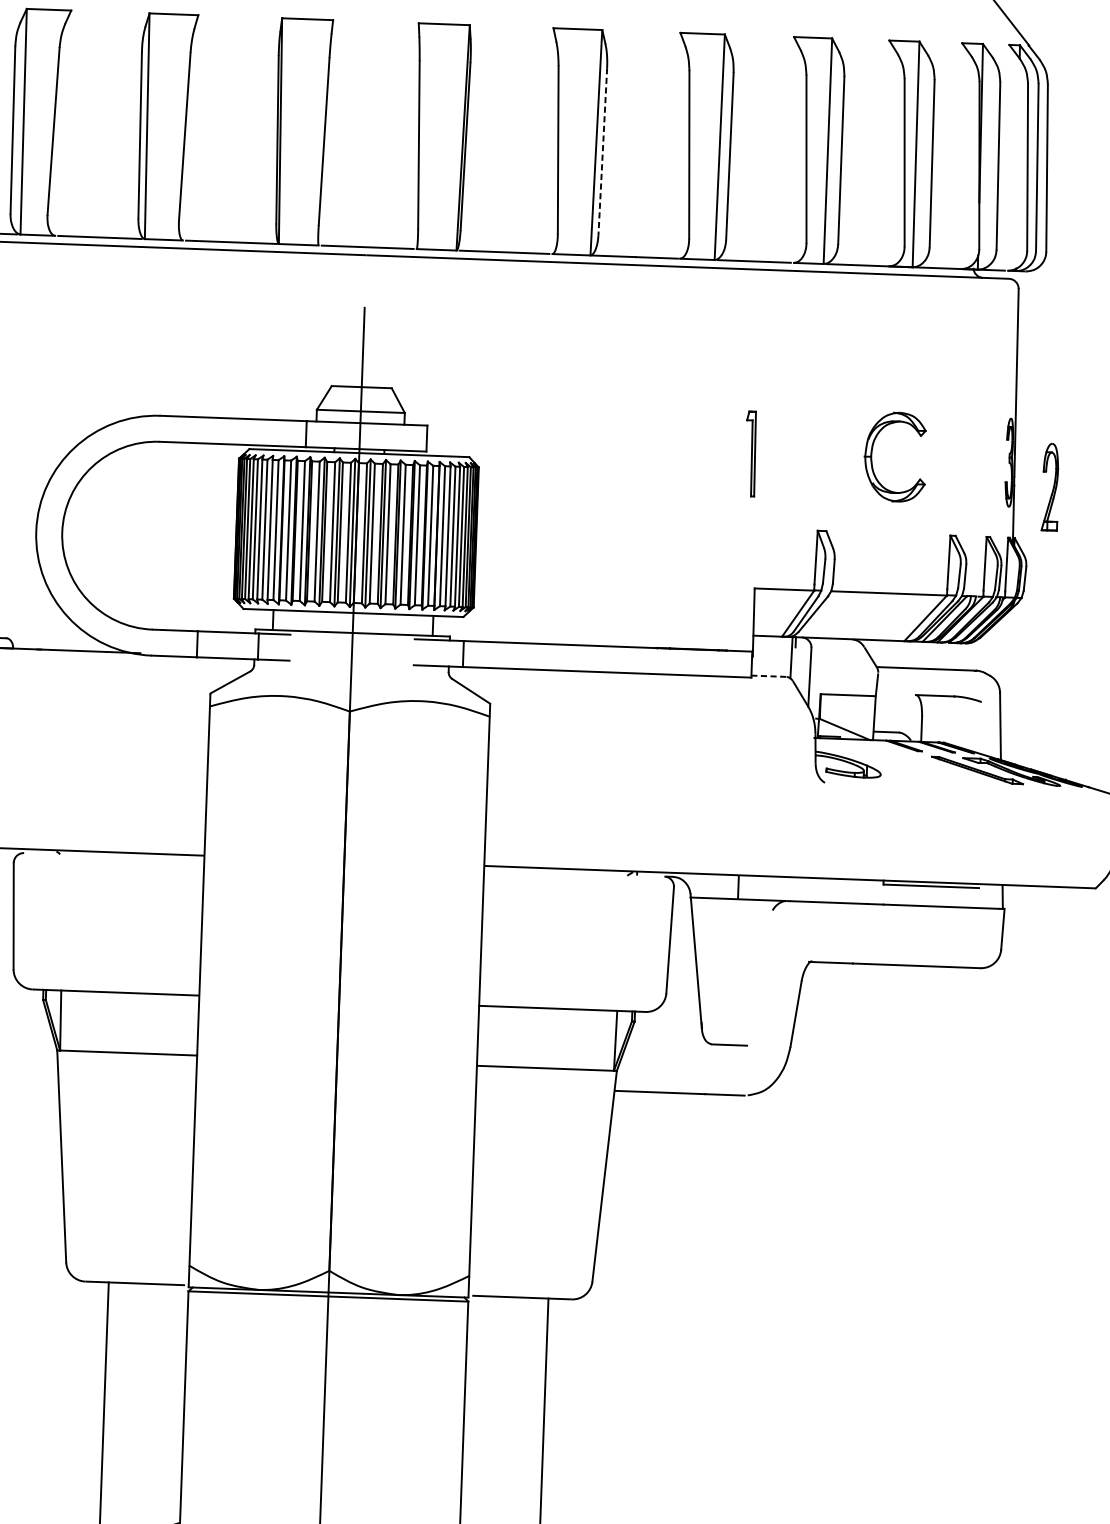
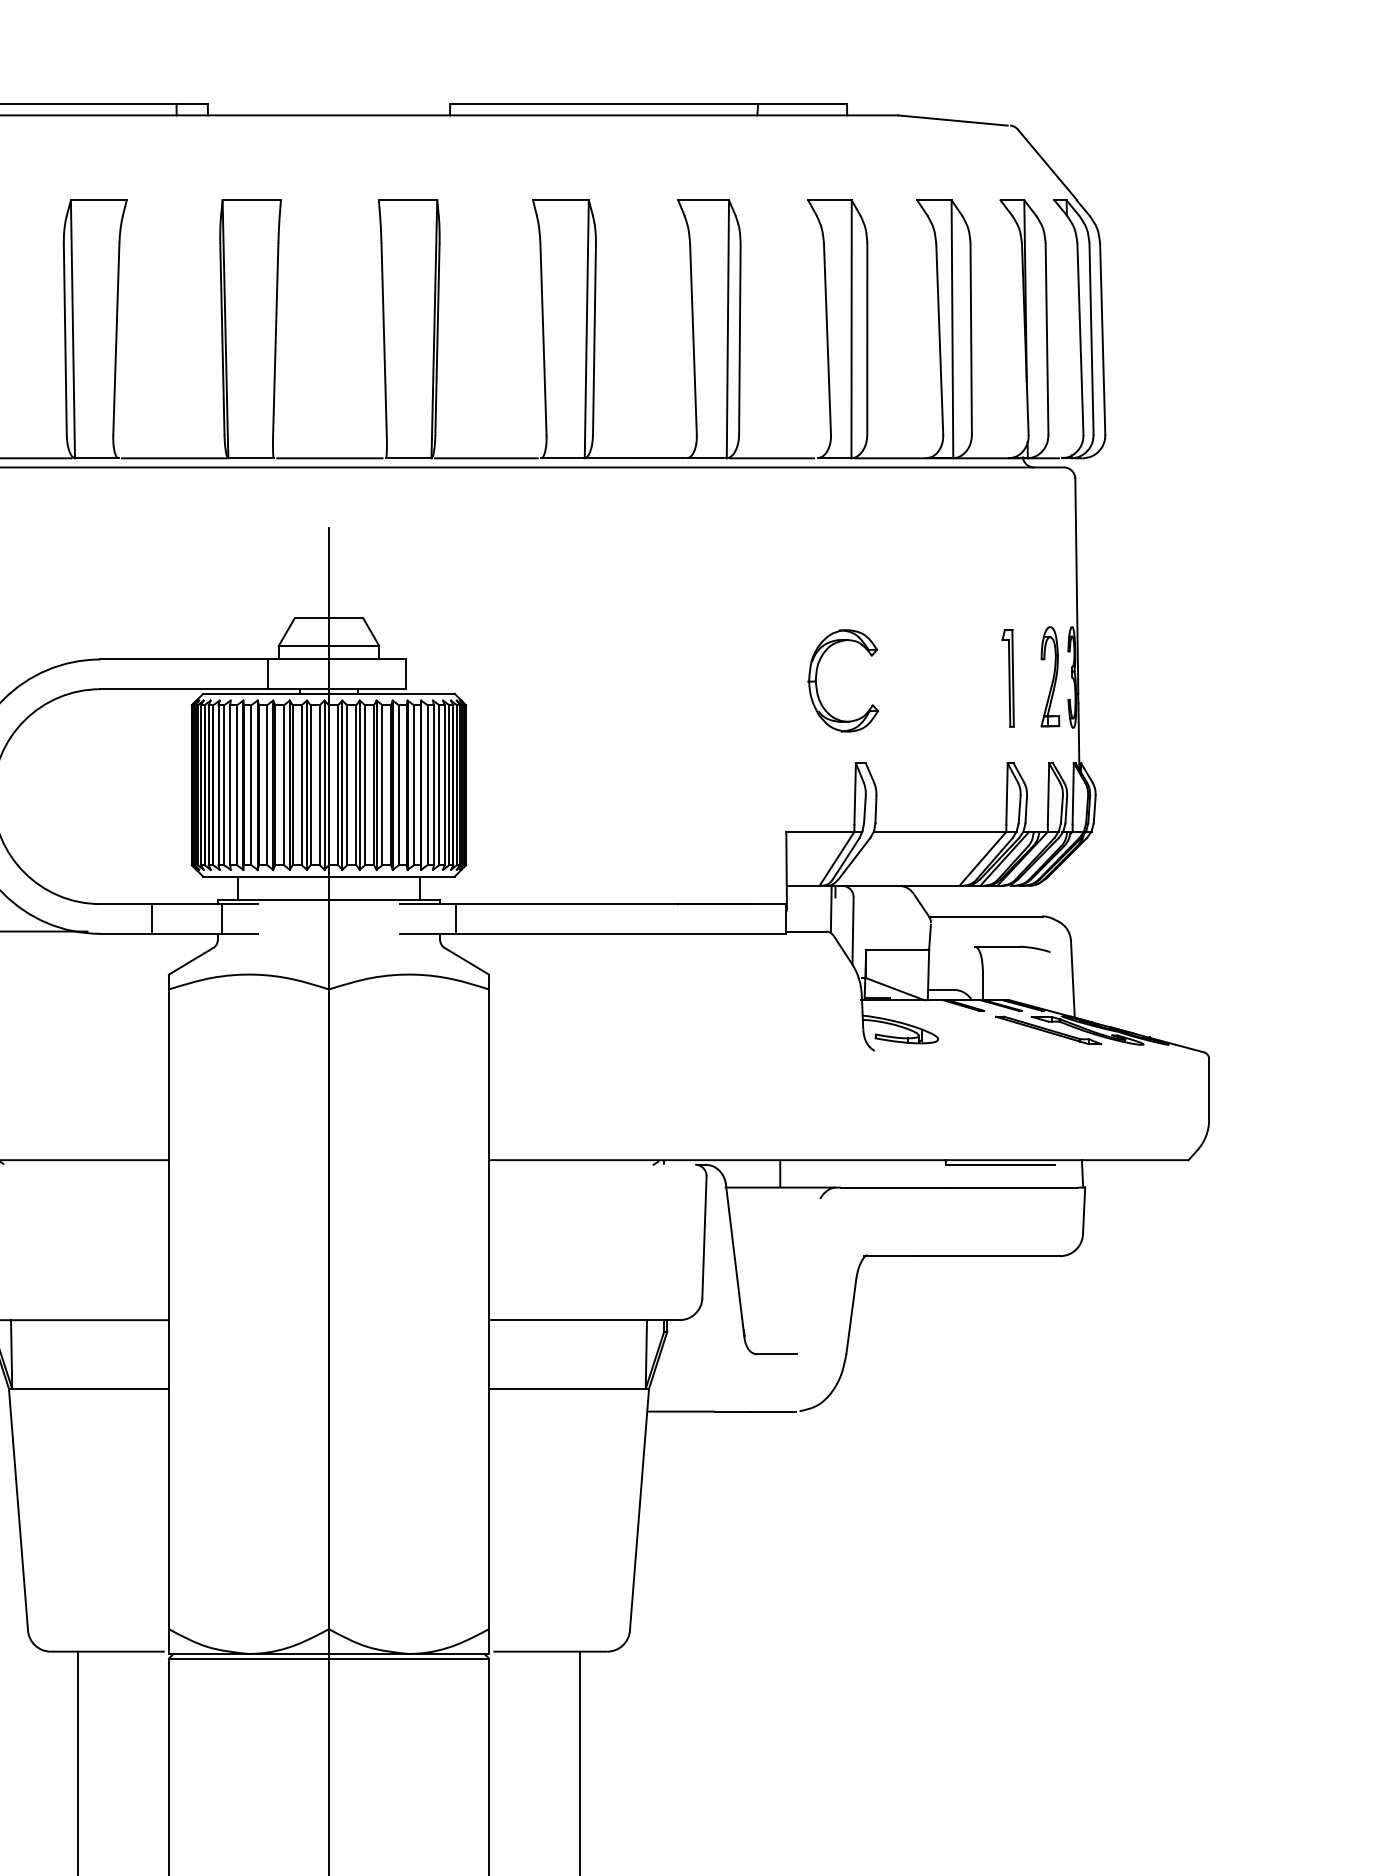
line: (602, 151) -> (594, 339), dashed -> solid
part: (872, 451) -> (817, 675), moved
part: (750, 454) -> (1007, 678), moved
part: (1050, 486) -> (1050, 676), moved
line: (769, 676) -> (806, 931), dashed -> solid

